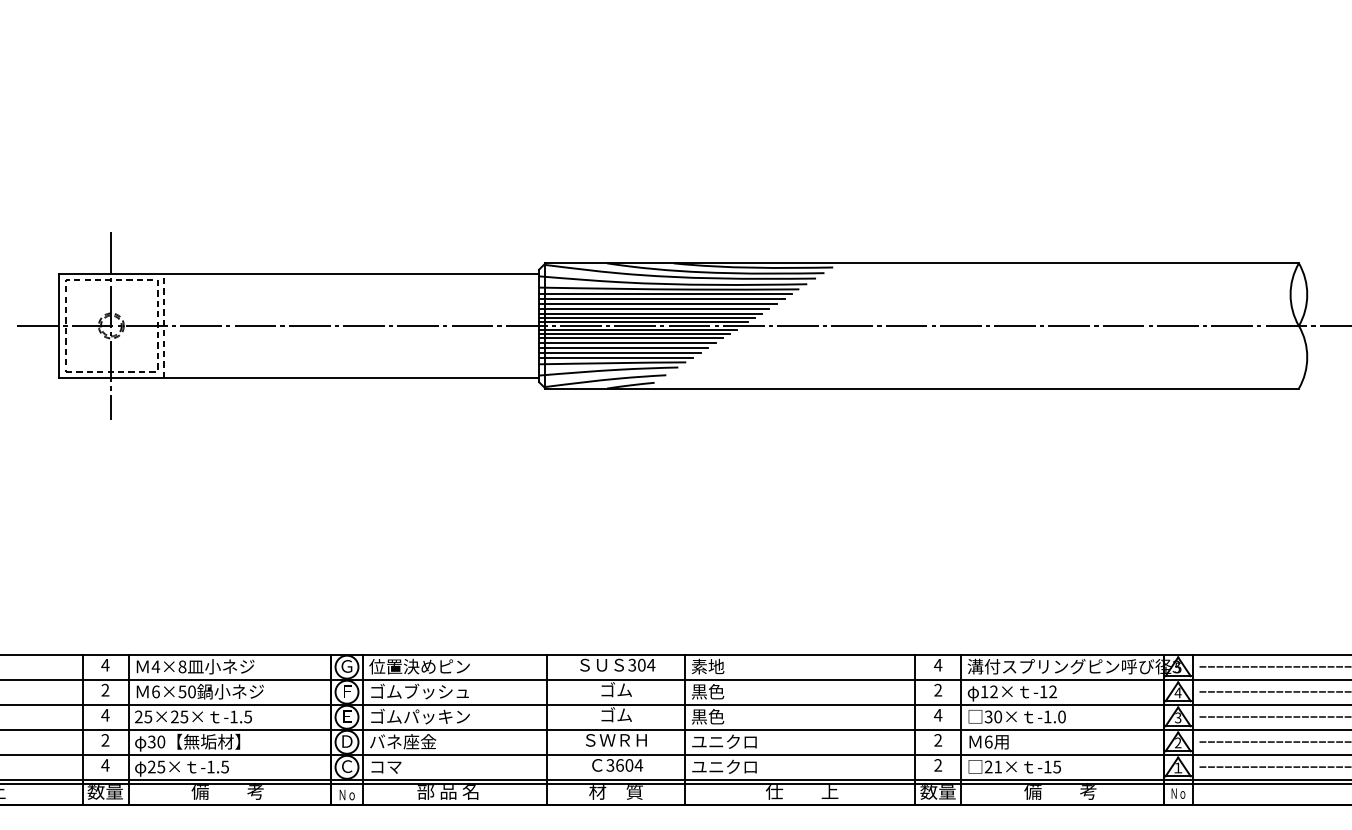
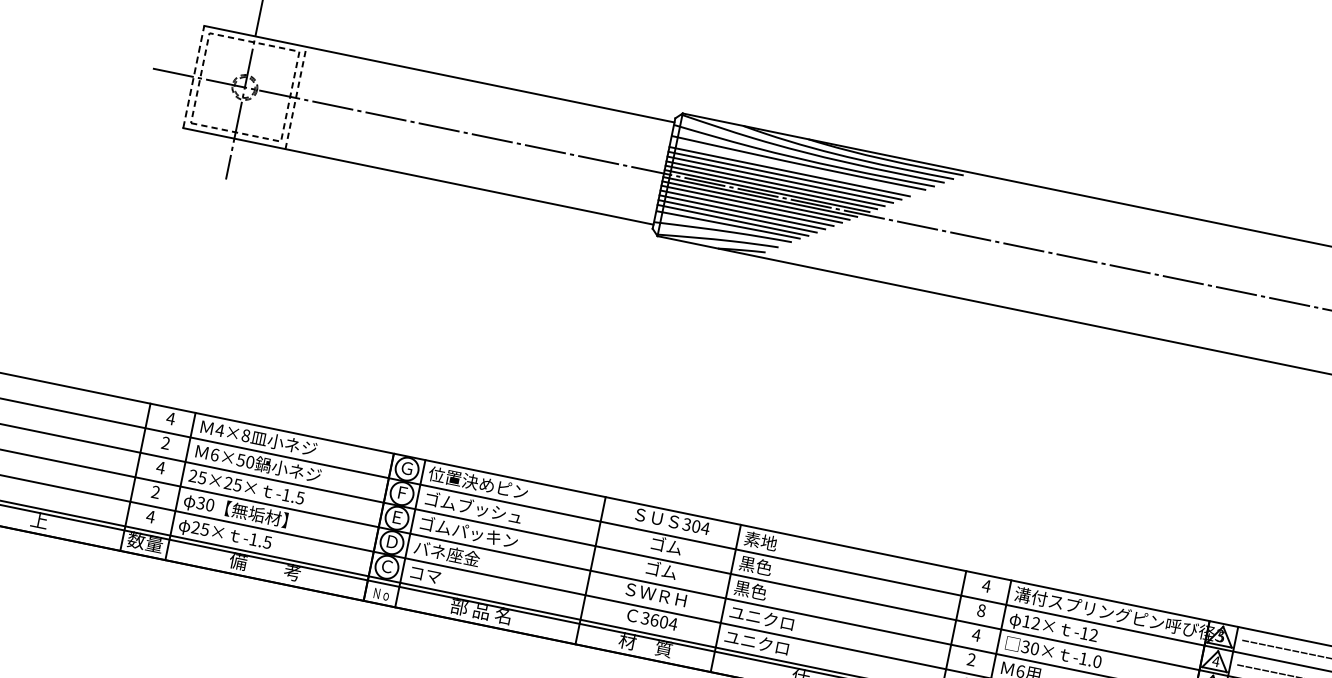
line: (665, 293) -> (794, 167), removed
line: (59, 325) -> (194, 76), solid -> dashed
text: (938, 690) -> (981, 610), 2 -> 8

